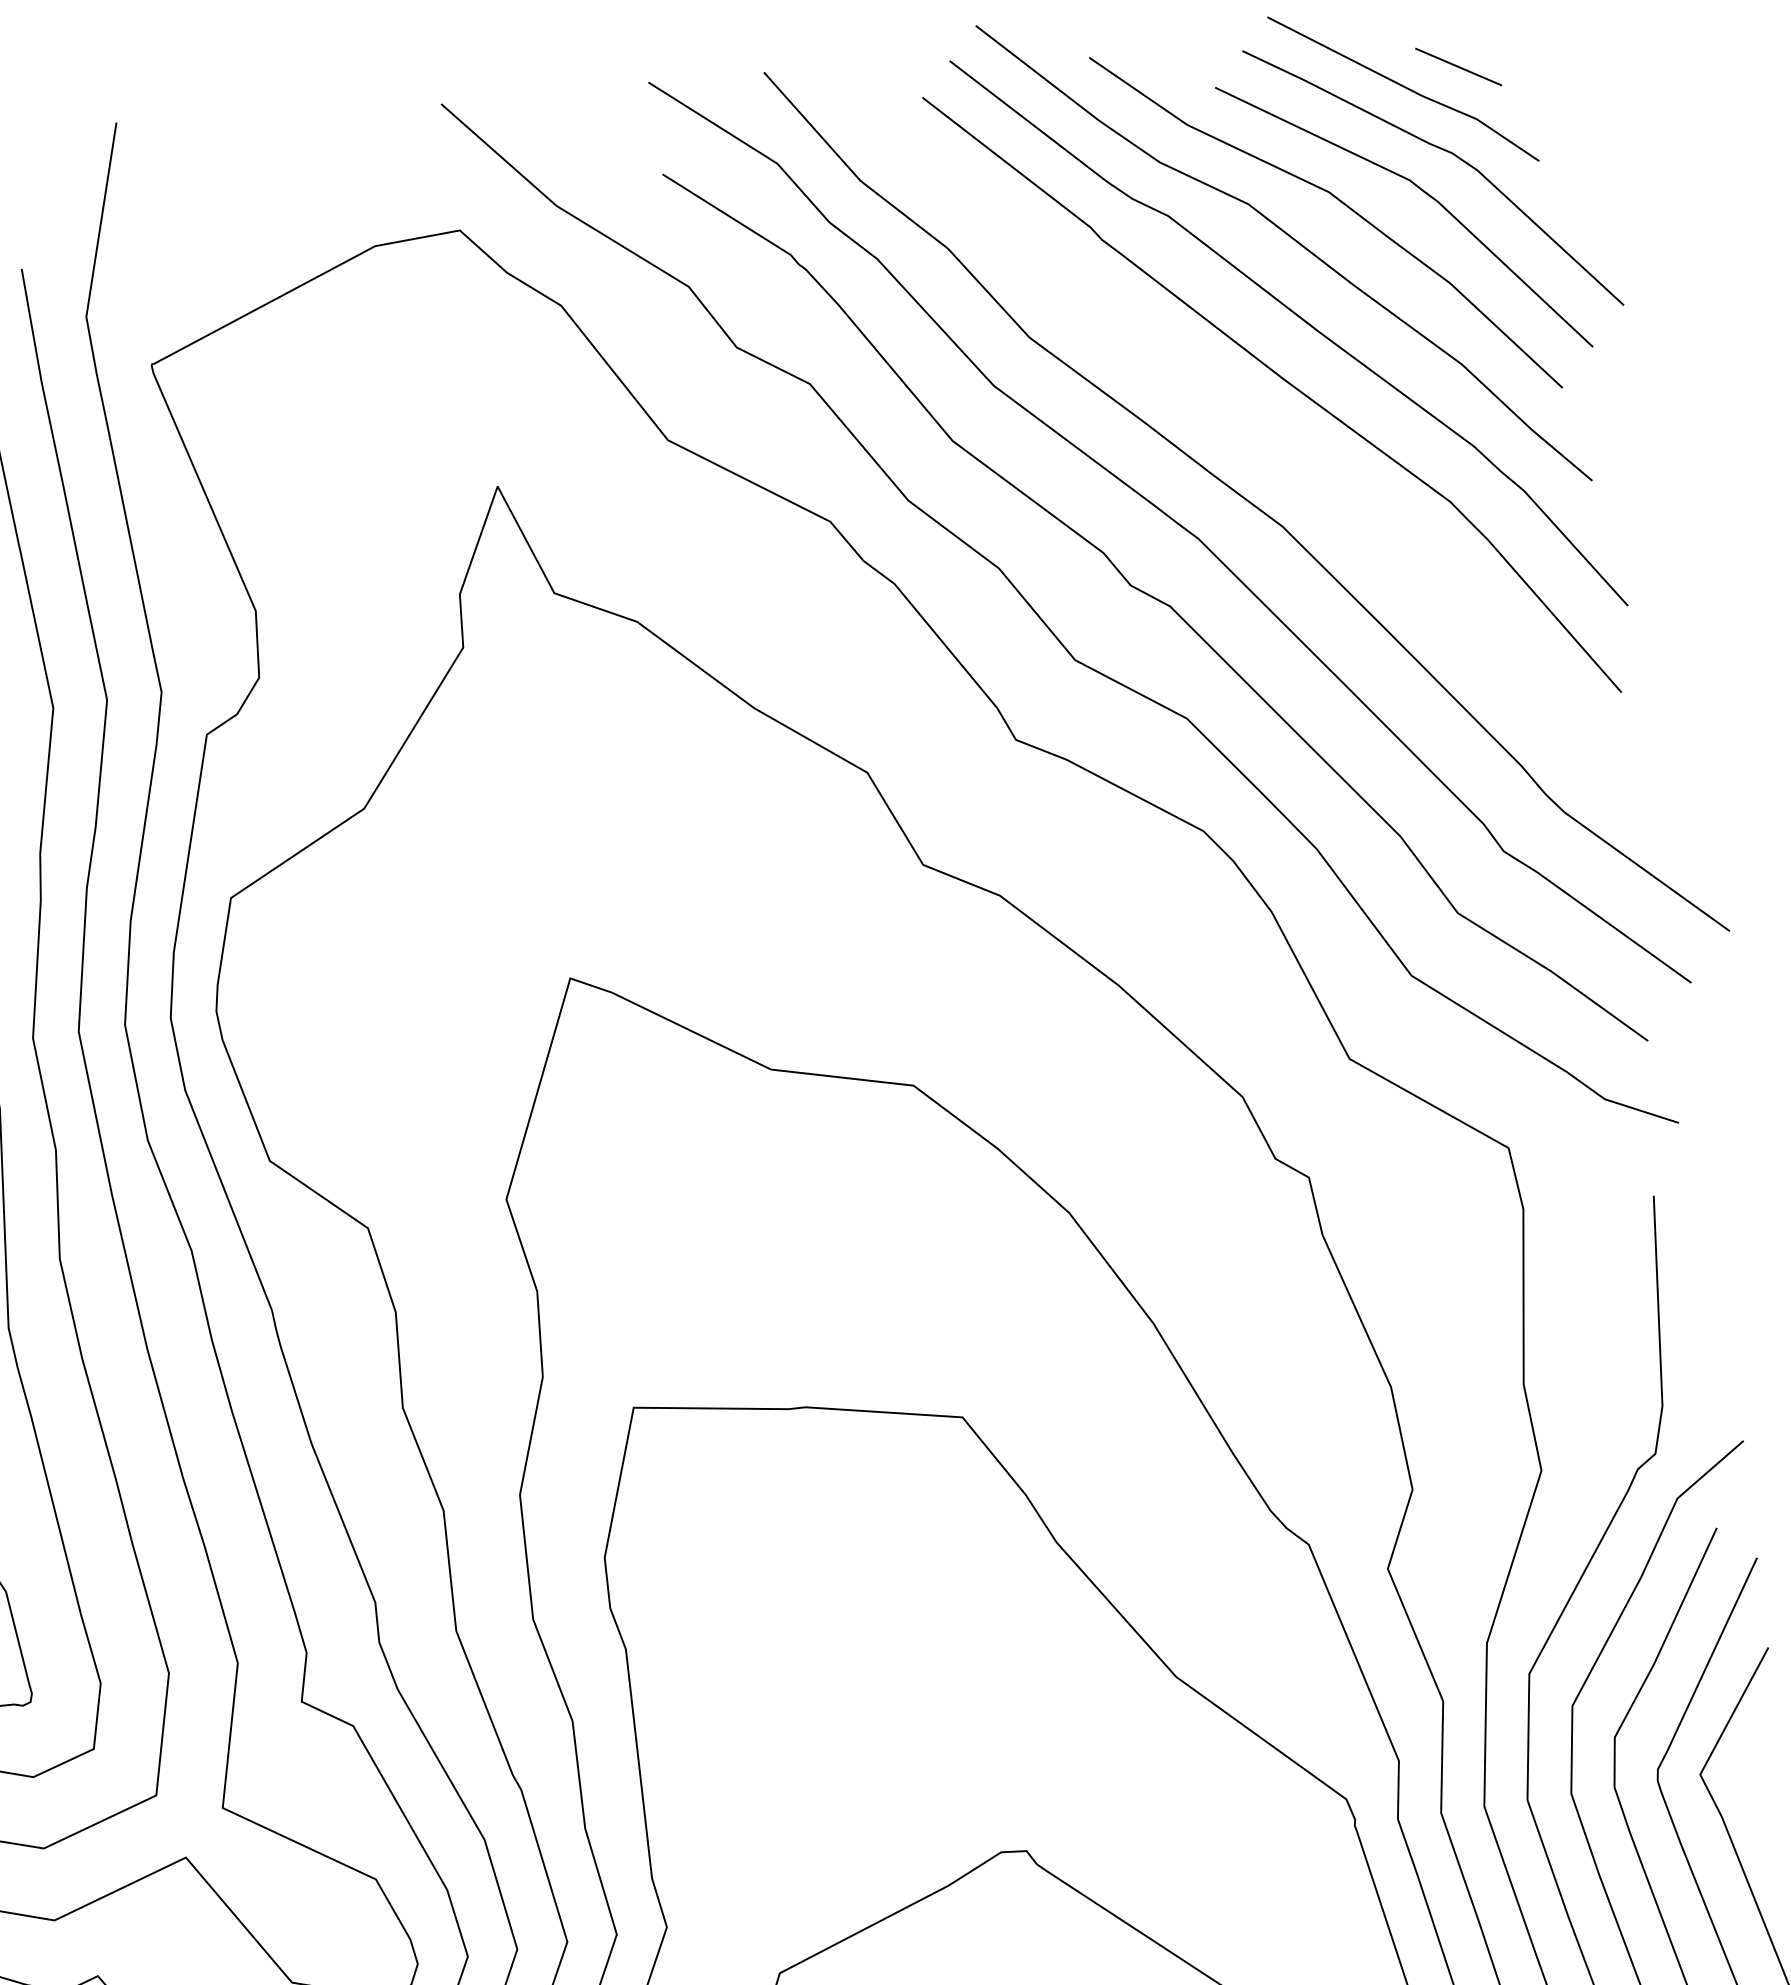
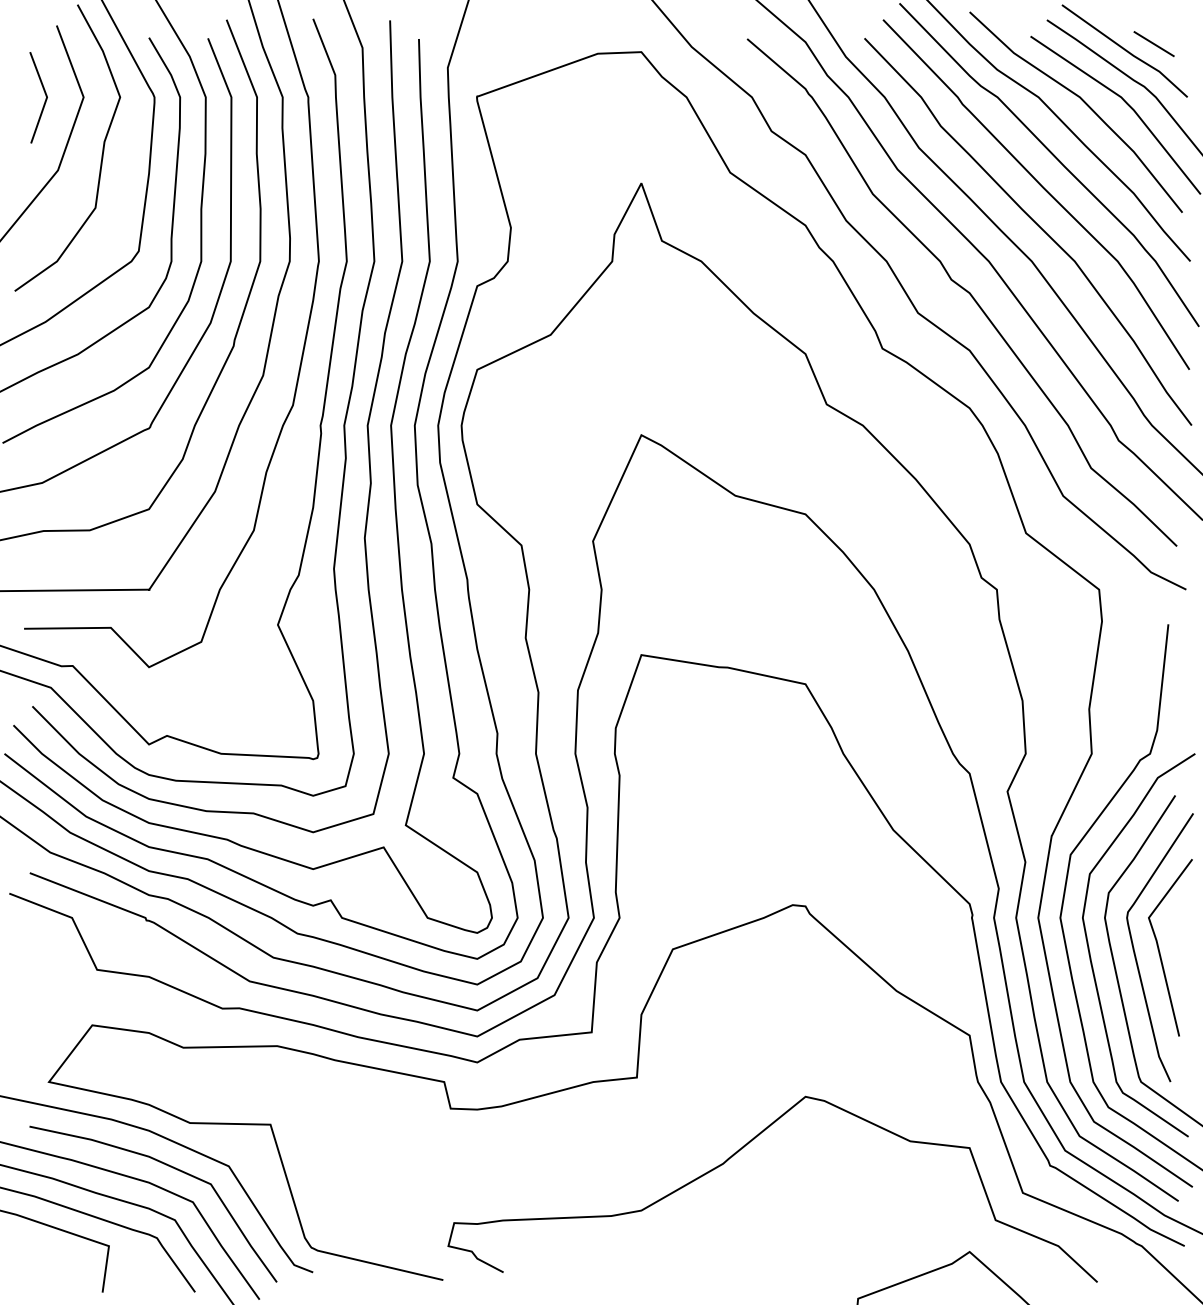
curve: (1278, 451) -> (1035, 223), added

